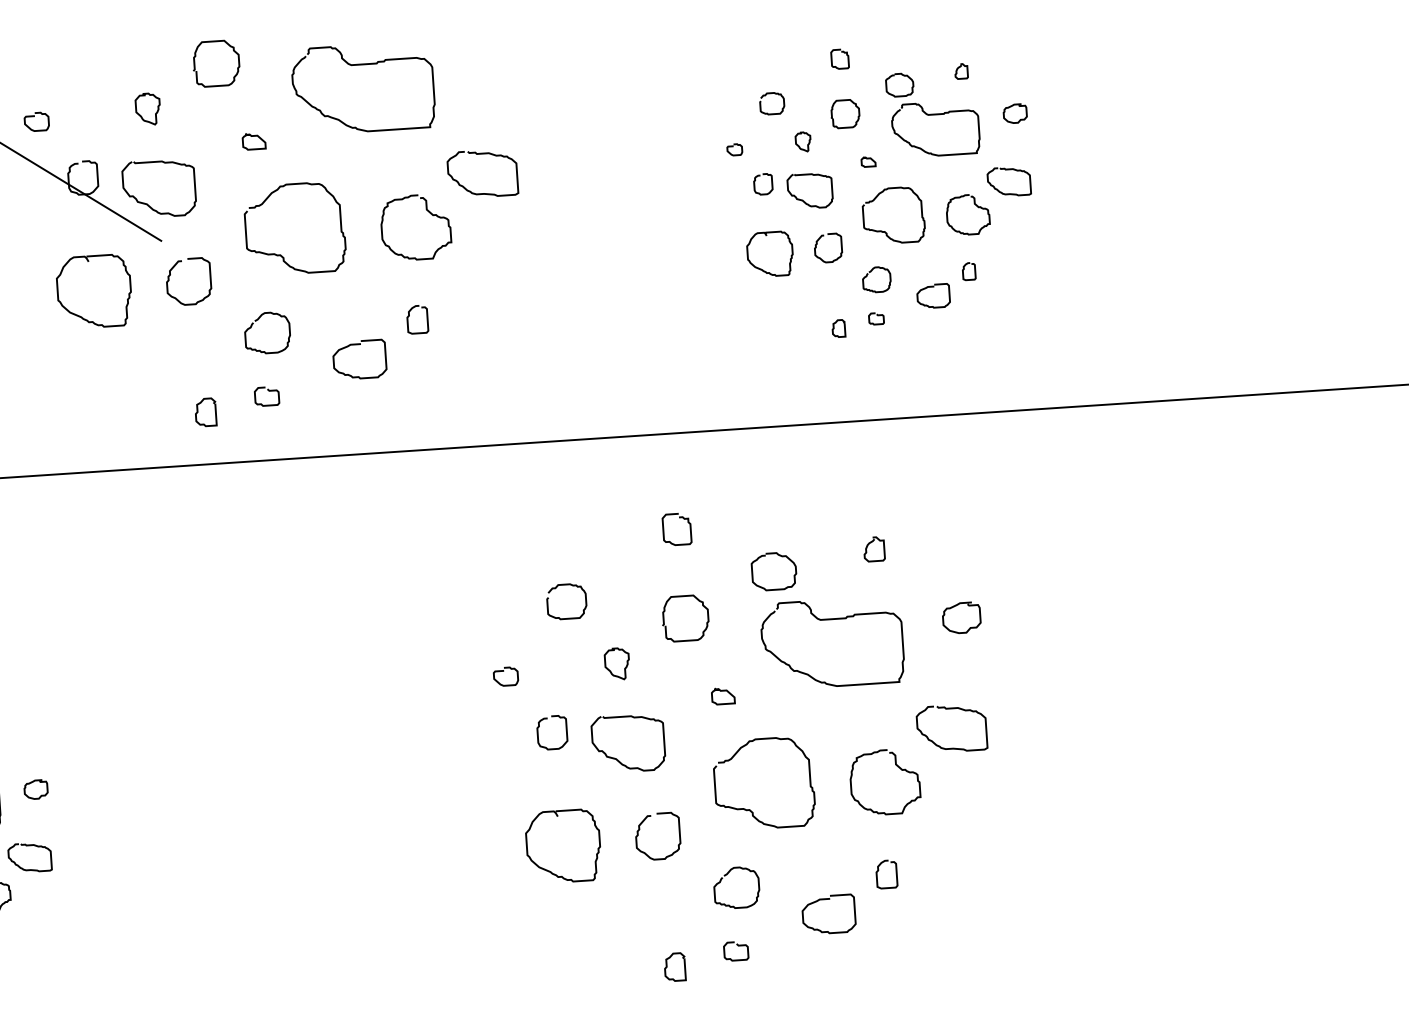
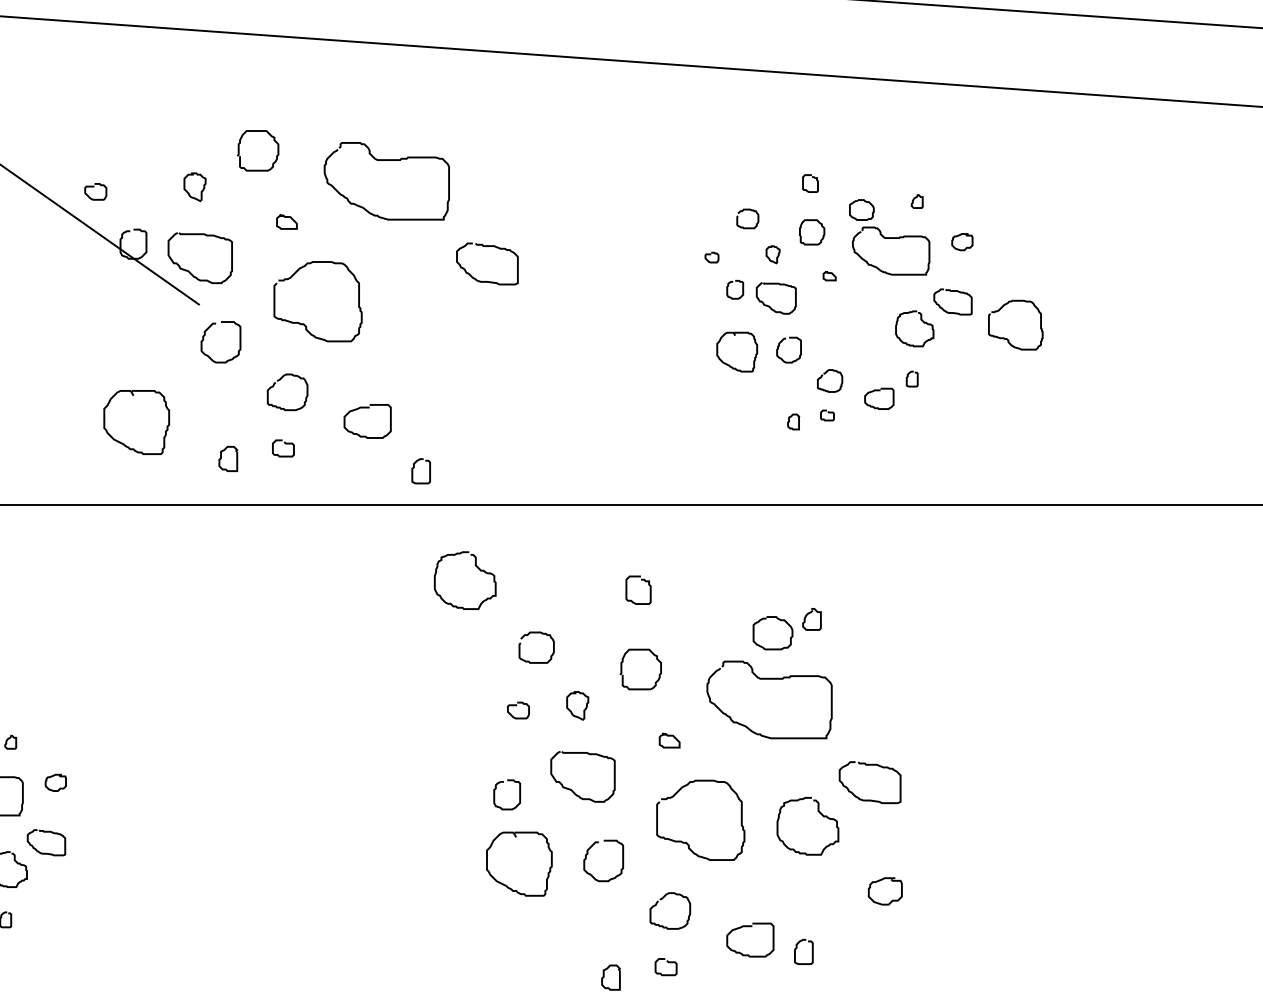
curve: (427, 211) -> (476, 567), moved
curve: (885, 231) -> (1007, 338), moved
curve: (82, 316) -> (124, 443), moved
curve: (409, 317) -> (414, 468), moved
curve: (780, 556) -> (779, 620), moved
curve: (955, 607) -> (880, 881), moved
curve: (503, 672) -> (516, 706), moved
curve: (539, 733) -> (495, 794), moved
curve: (879, 871) -> (797, 948), moved

